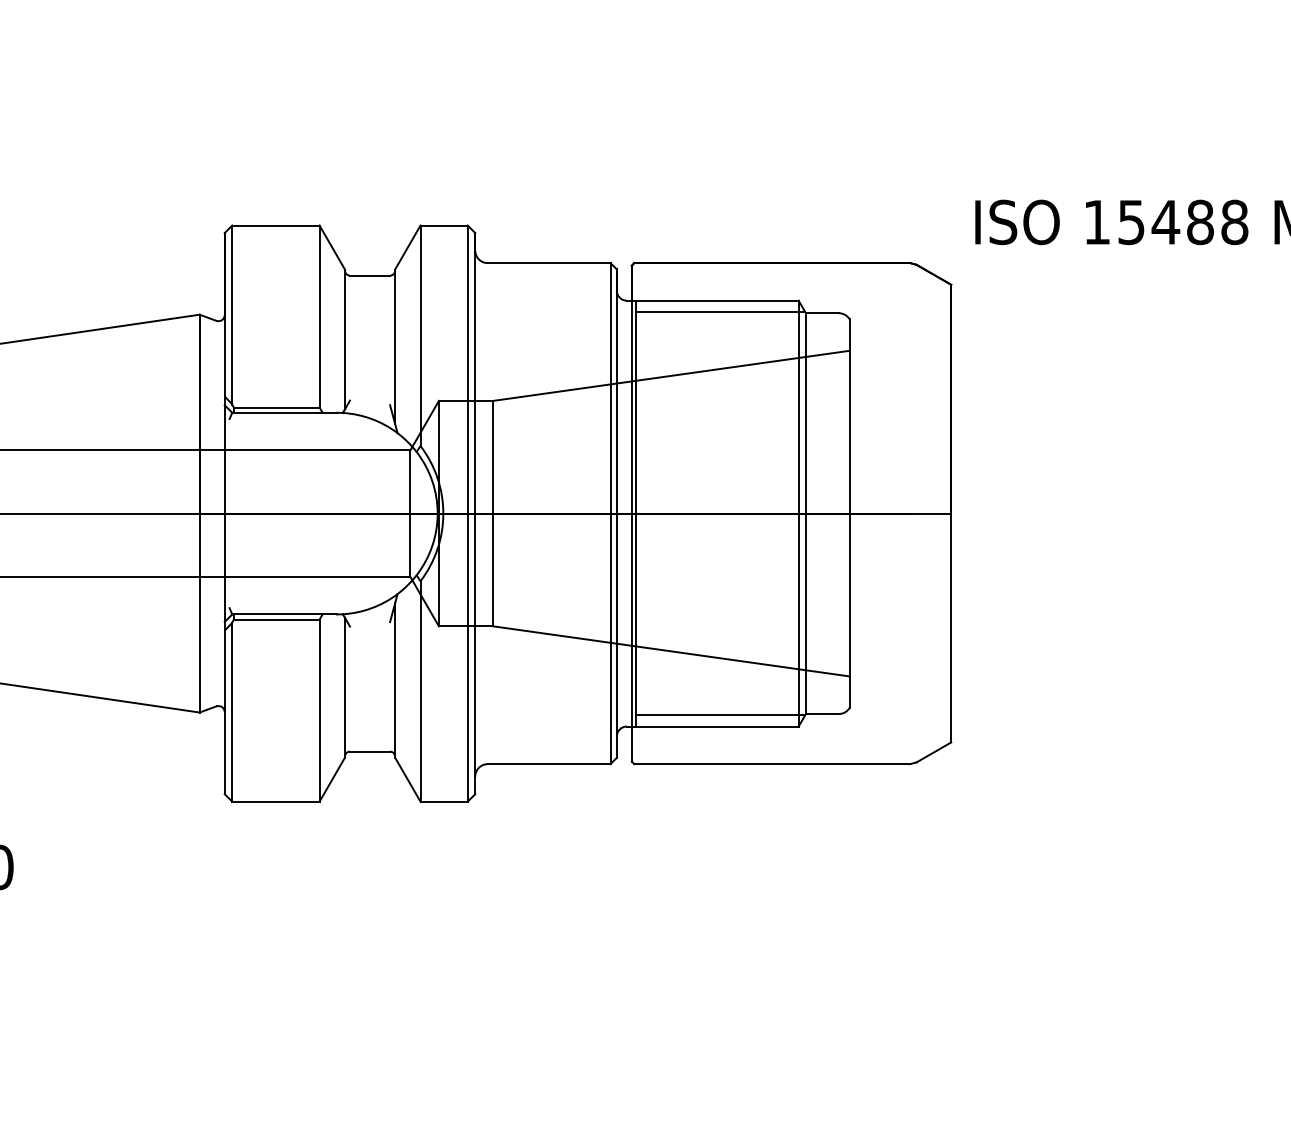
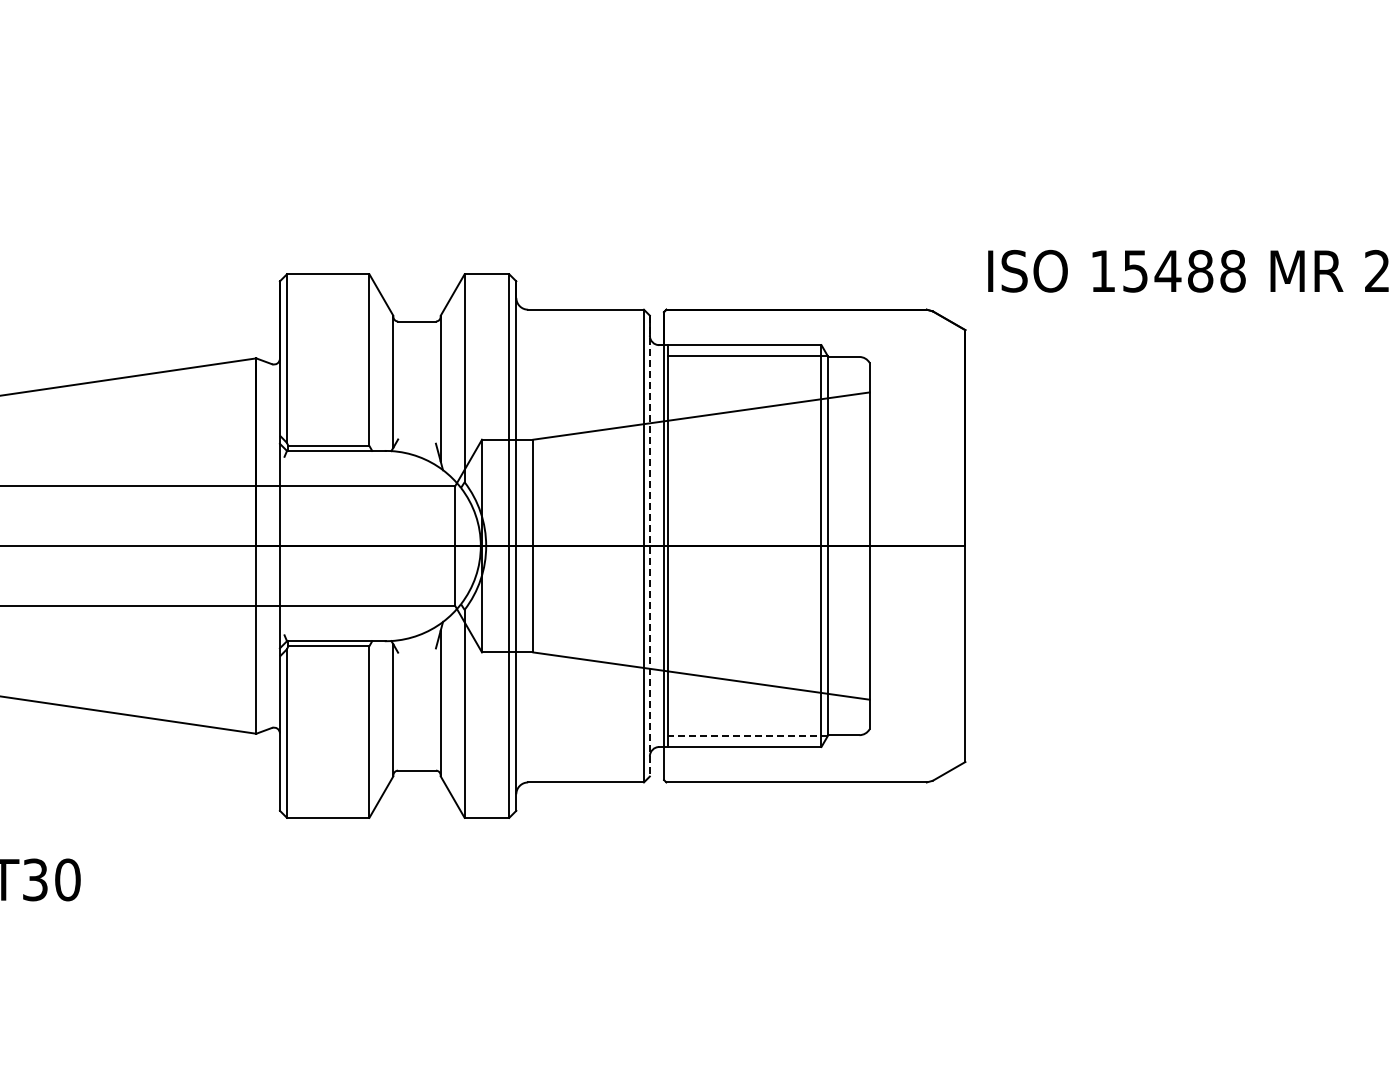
line: (616, 514) -> (649, 546), solid -> dashed
line: (720, 715) -> (747, 736), solid -> dashed

